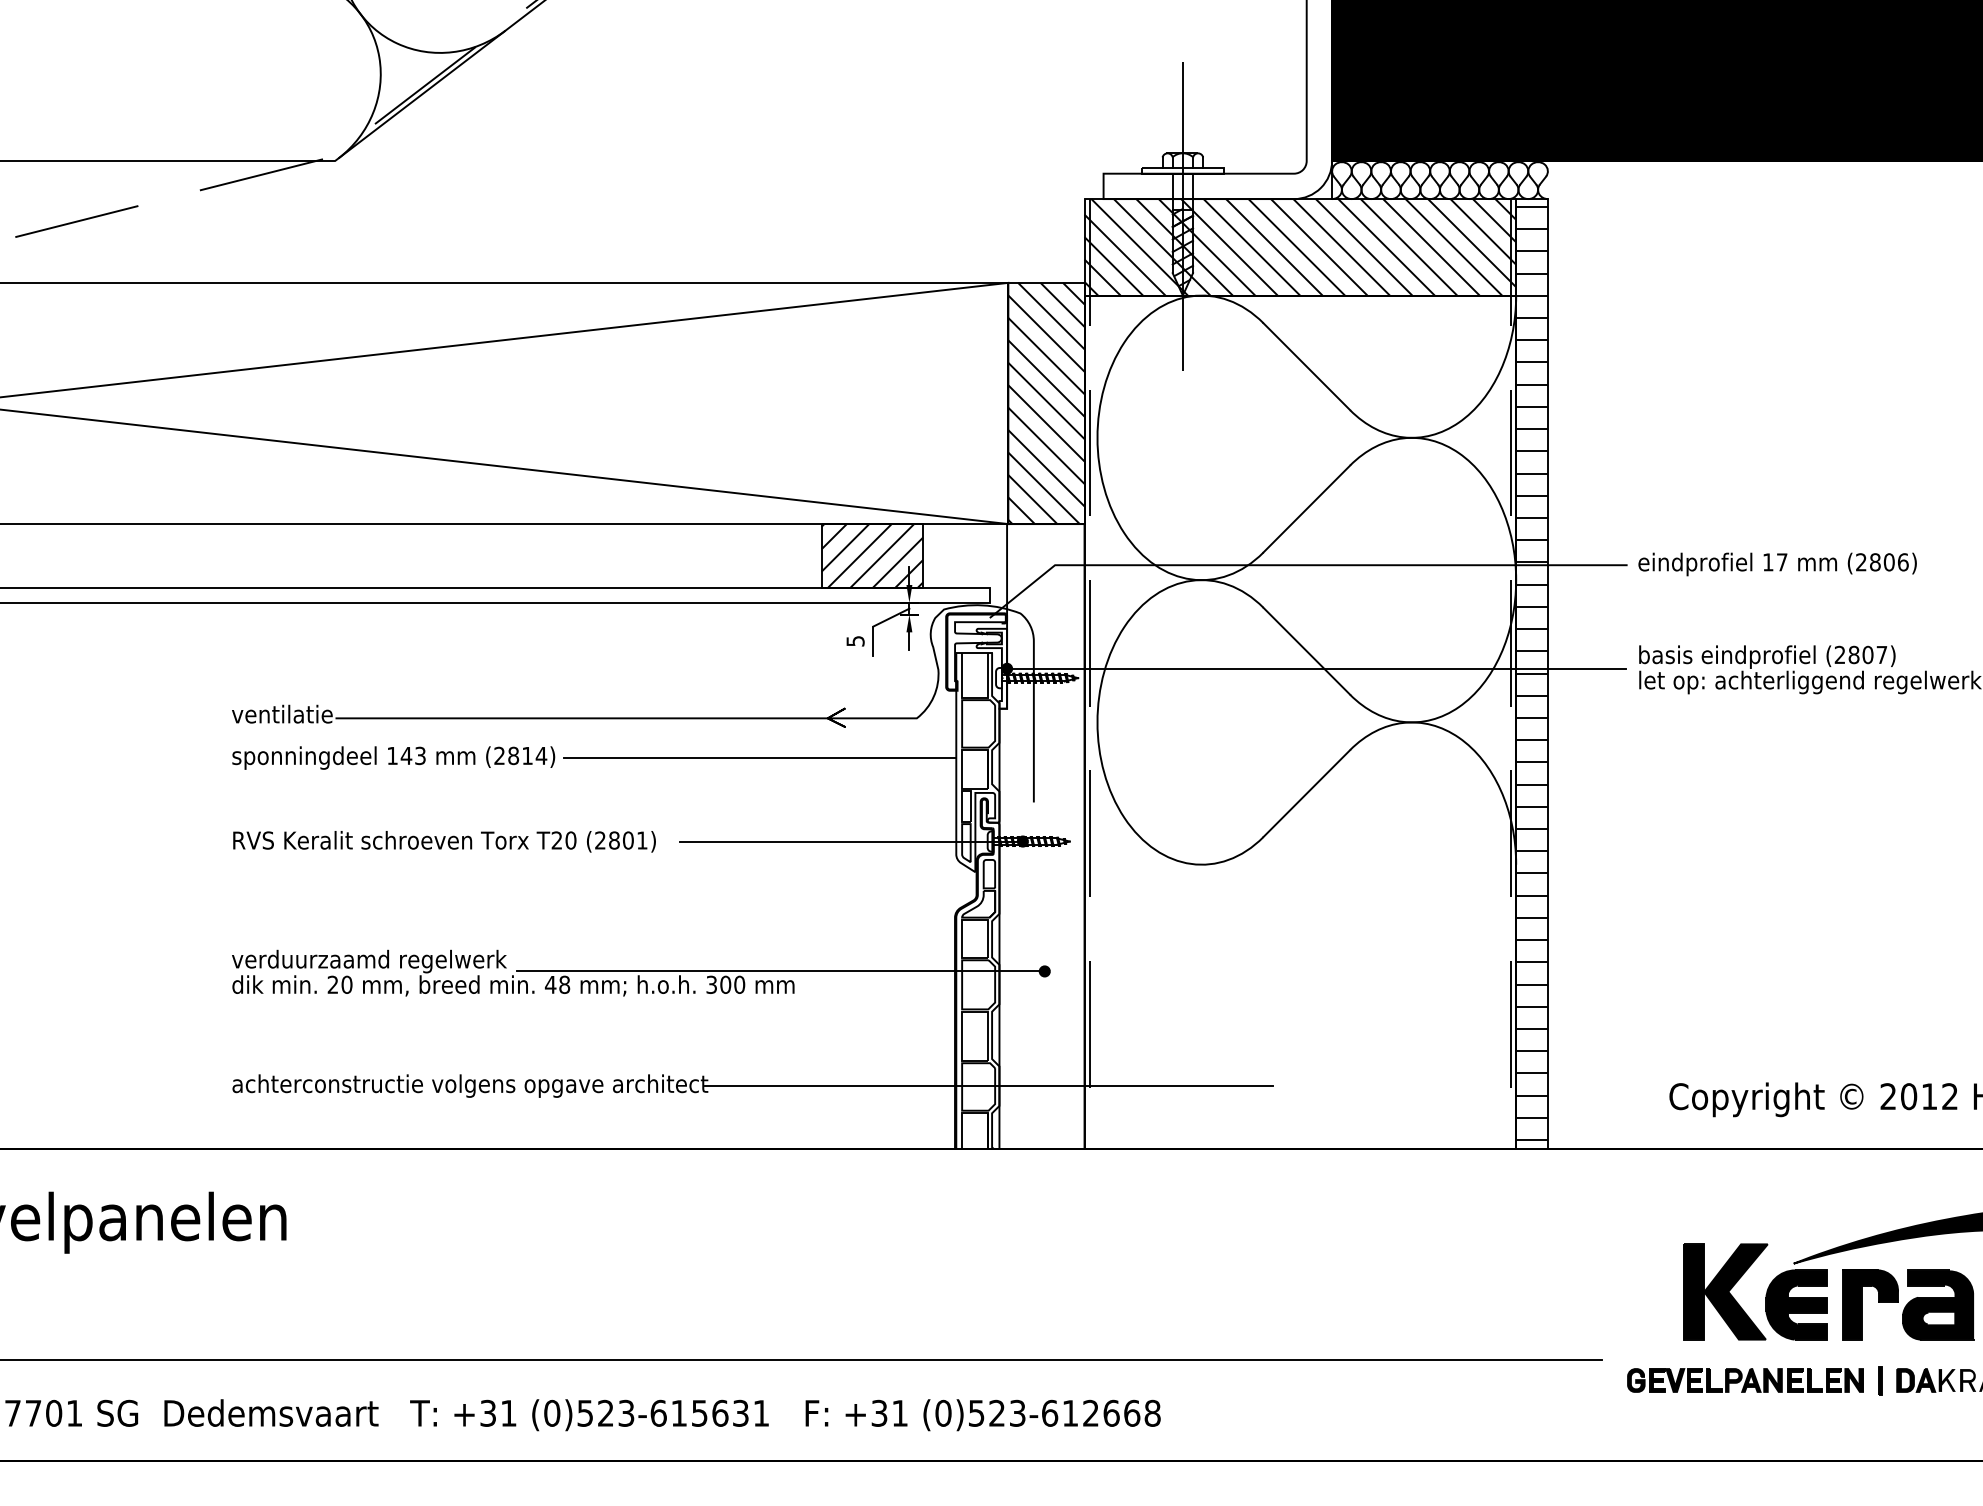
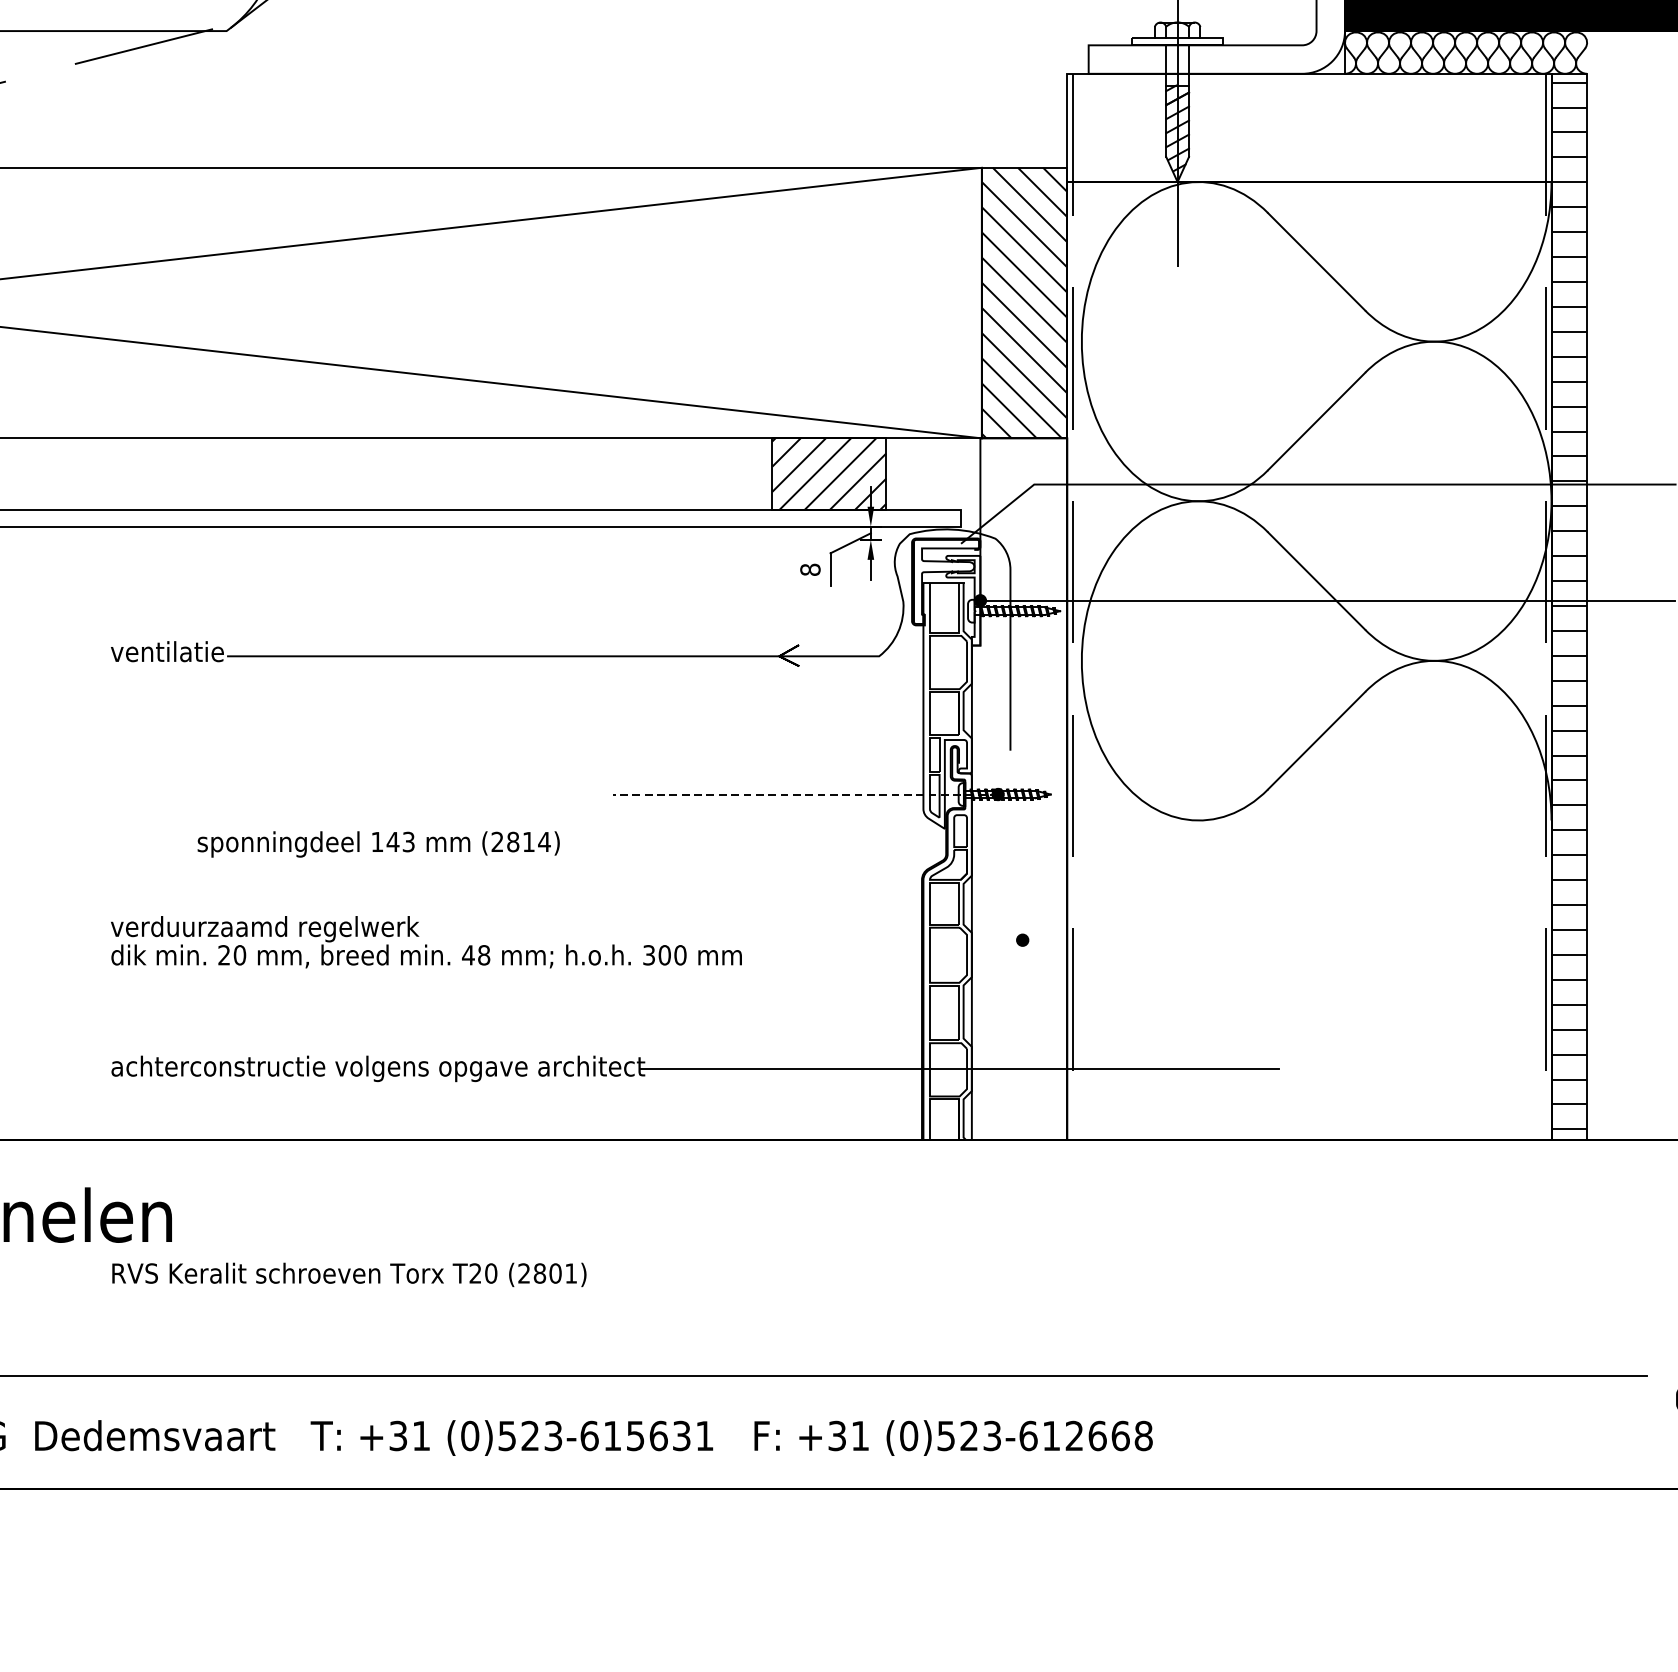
hatch: (1300, 247) -> (1309, 128), removed
text: (855, 640) -> (810, 568), 5 -> 8
text: (393, 757) -> (378, 843), moved
line: (759, 758) -> (702, 701), removed
text: (444, 841) -> (349, 1274), moved
line: (851, 841) -> (805, 794), solid -> dashed
line: (780, 971) -> (726, 940), removed

